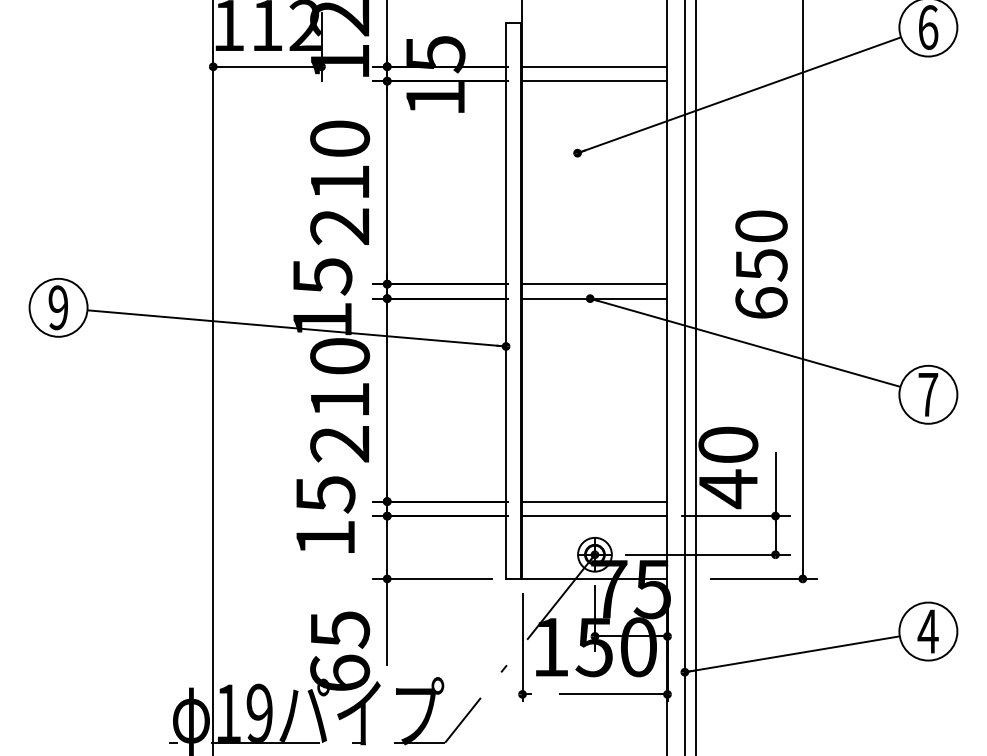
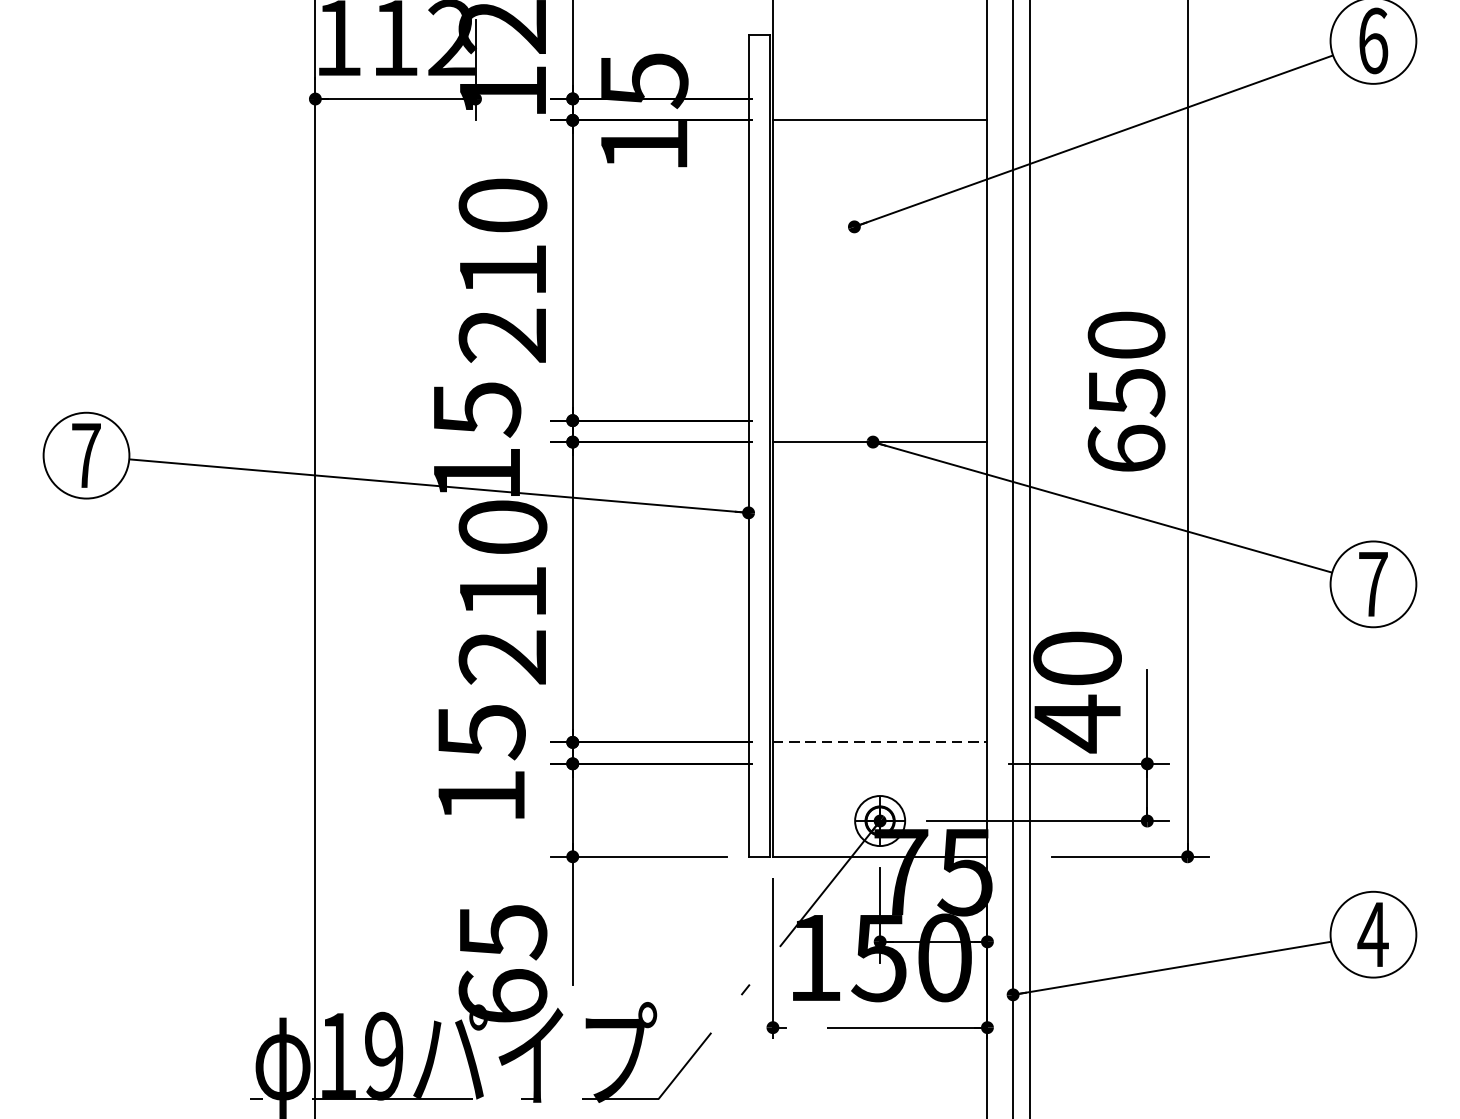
line: (594, 66) -> (879, 98), removed
line: (594, 284) -> (879, 421), removed
text: (58, 307) -> (86, 455), 9 -> 7
line: (595, 501) -> (880, 742), solid -> dashed
line: (594, 516) -> (879, 764), removed

